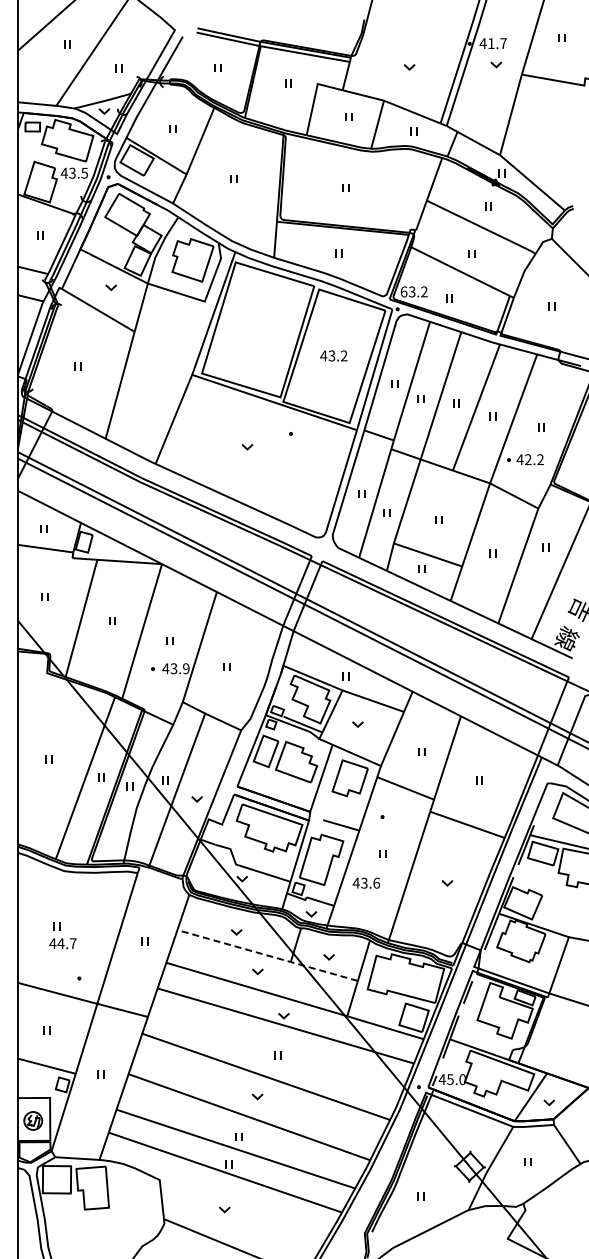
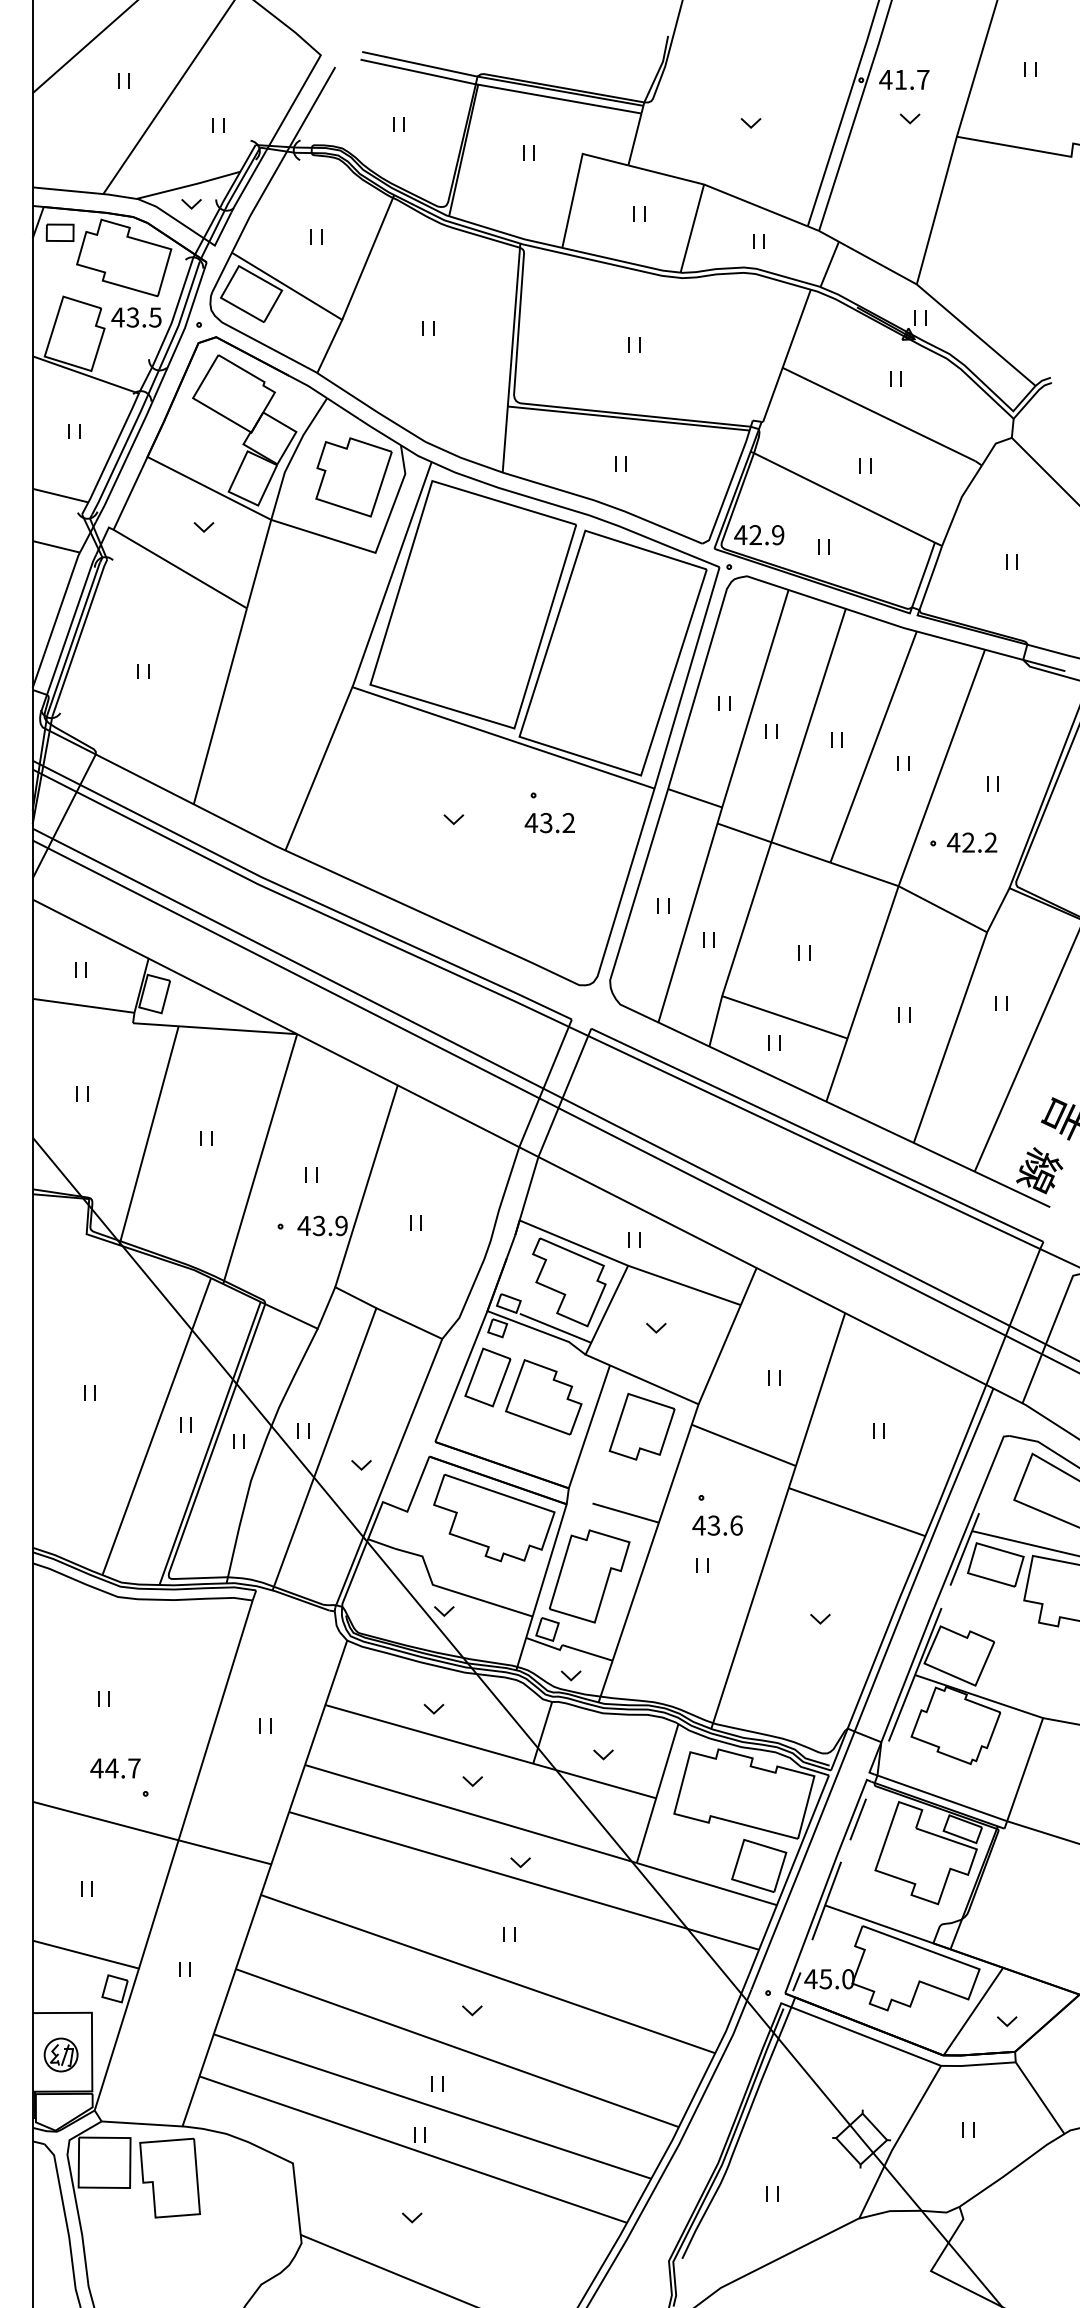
text: (413, 291) -> (758, 534), 63.2 -> 42.9
text: (333, 355) -> (549, 822), moved
text: (366, 882) -> (717, 1524), moved
text: (62, 943) -> (114, 1768), moved
line: (267, 955) -> (490, 1751), dashed -> solid

